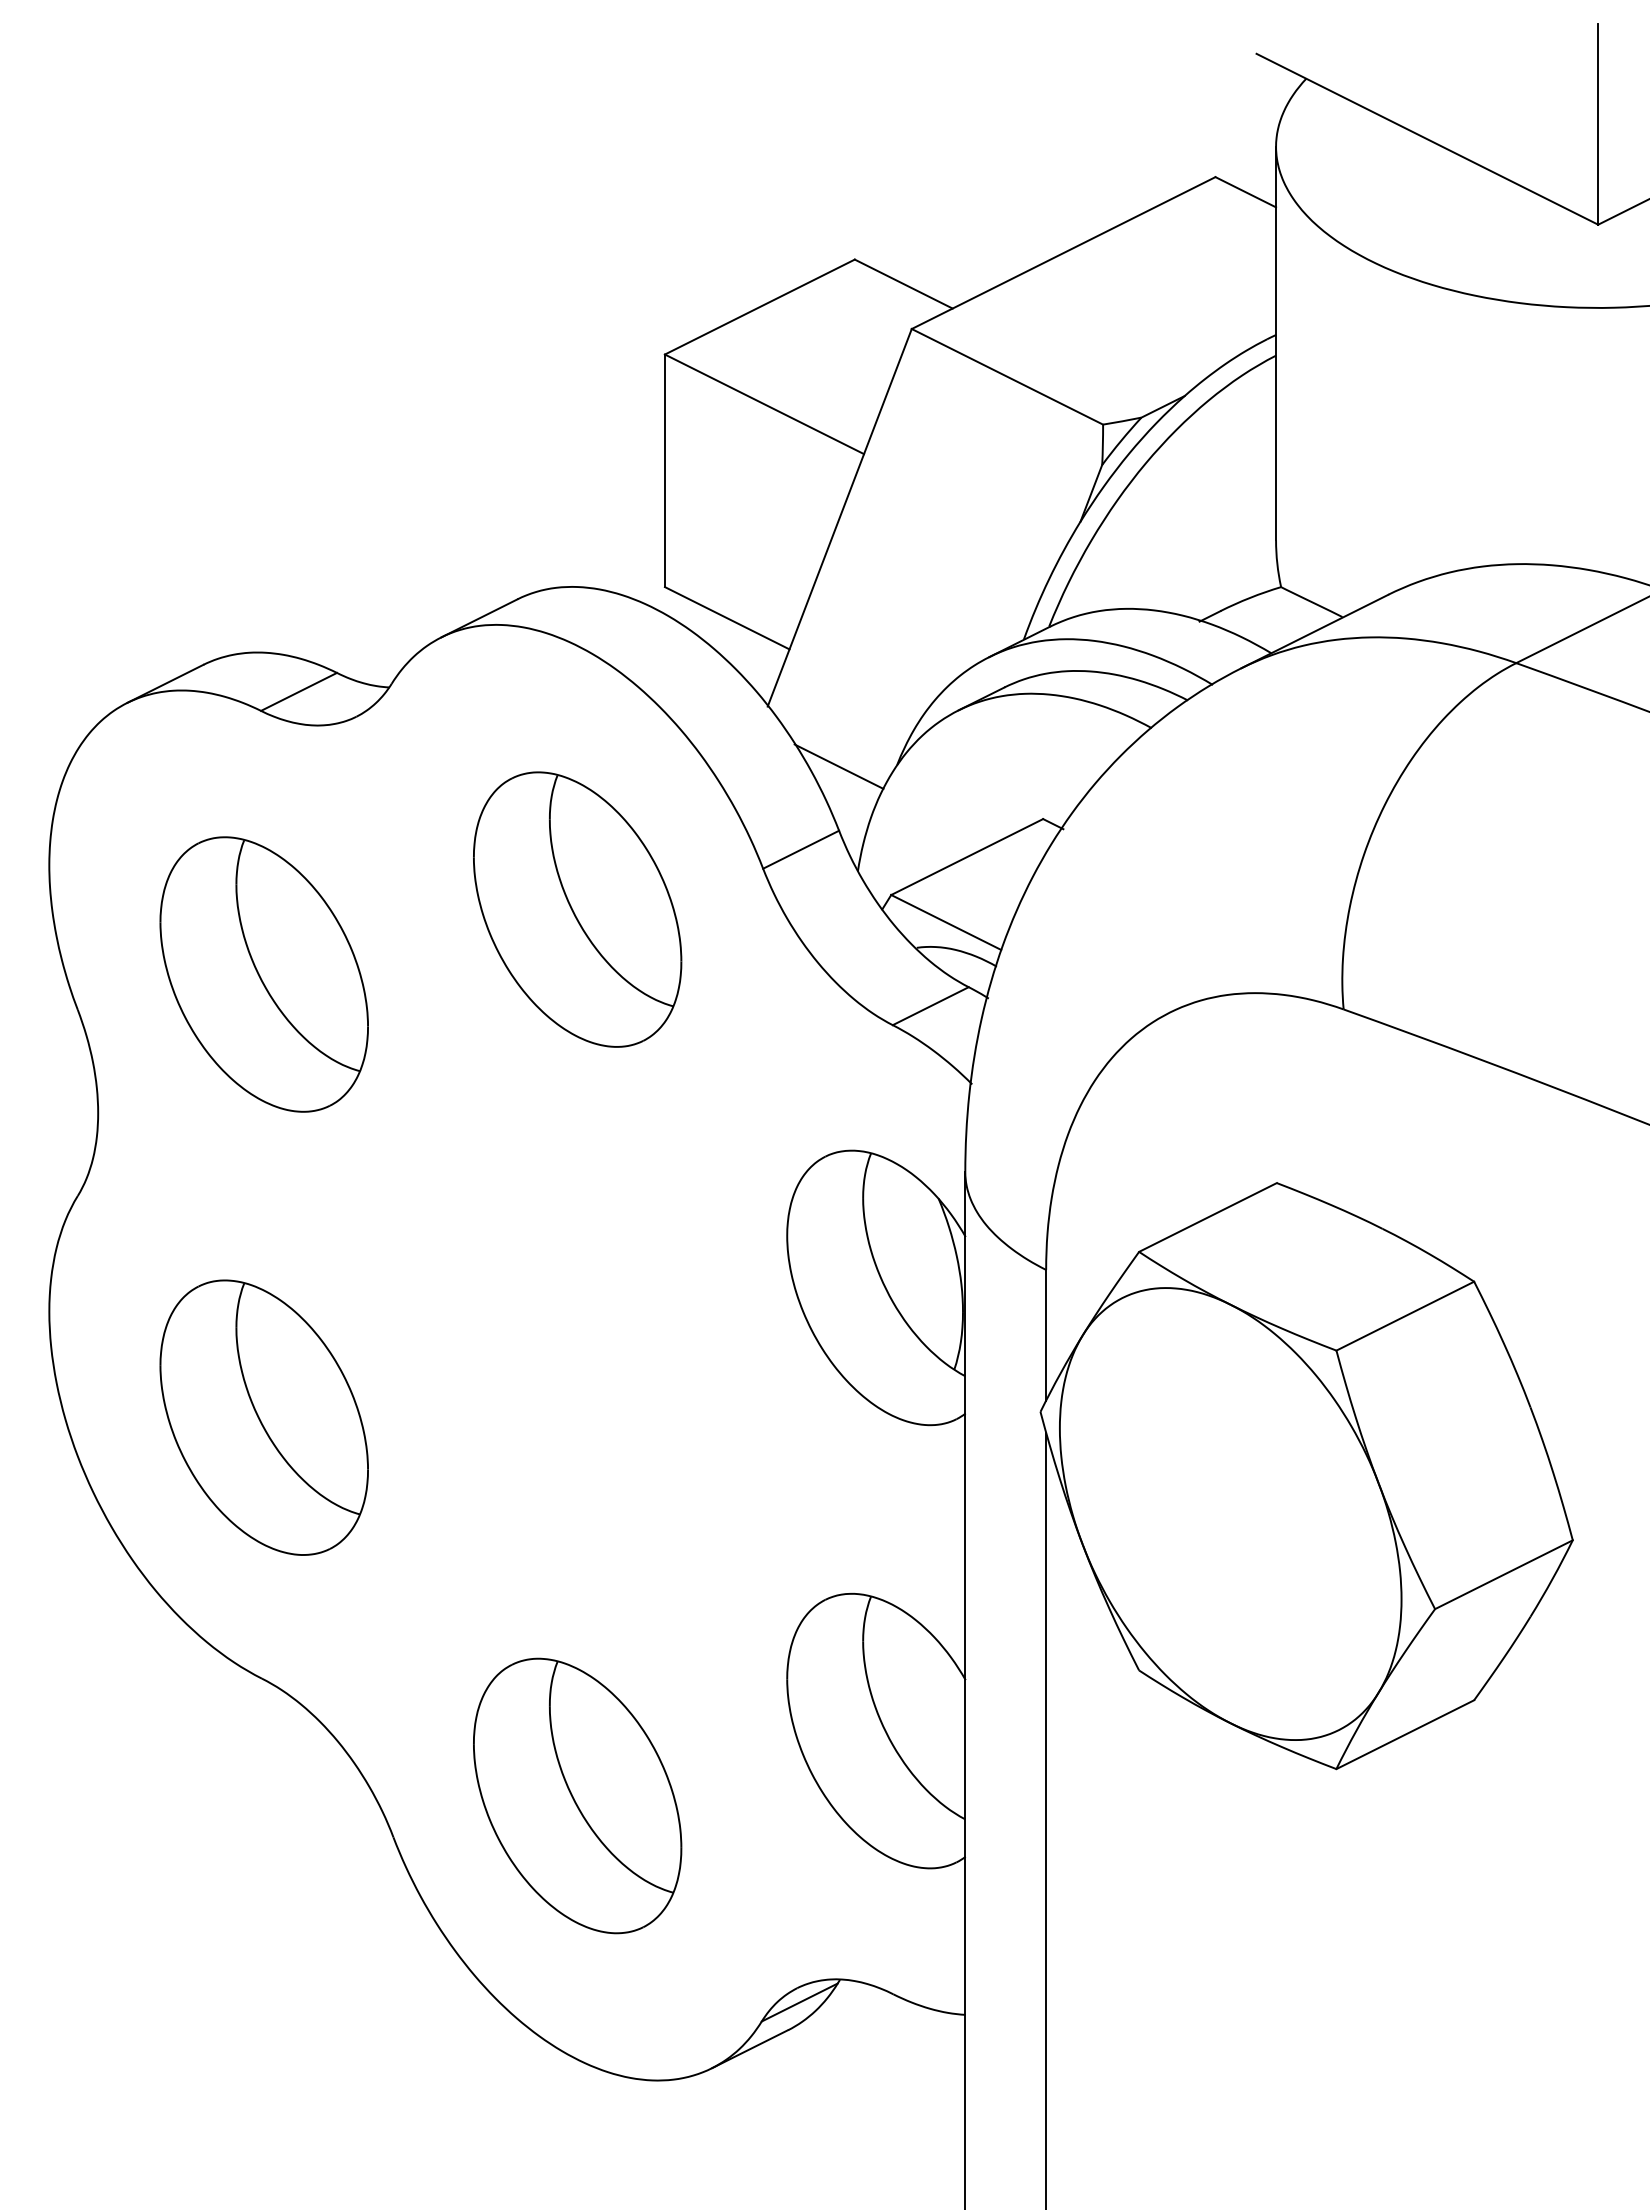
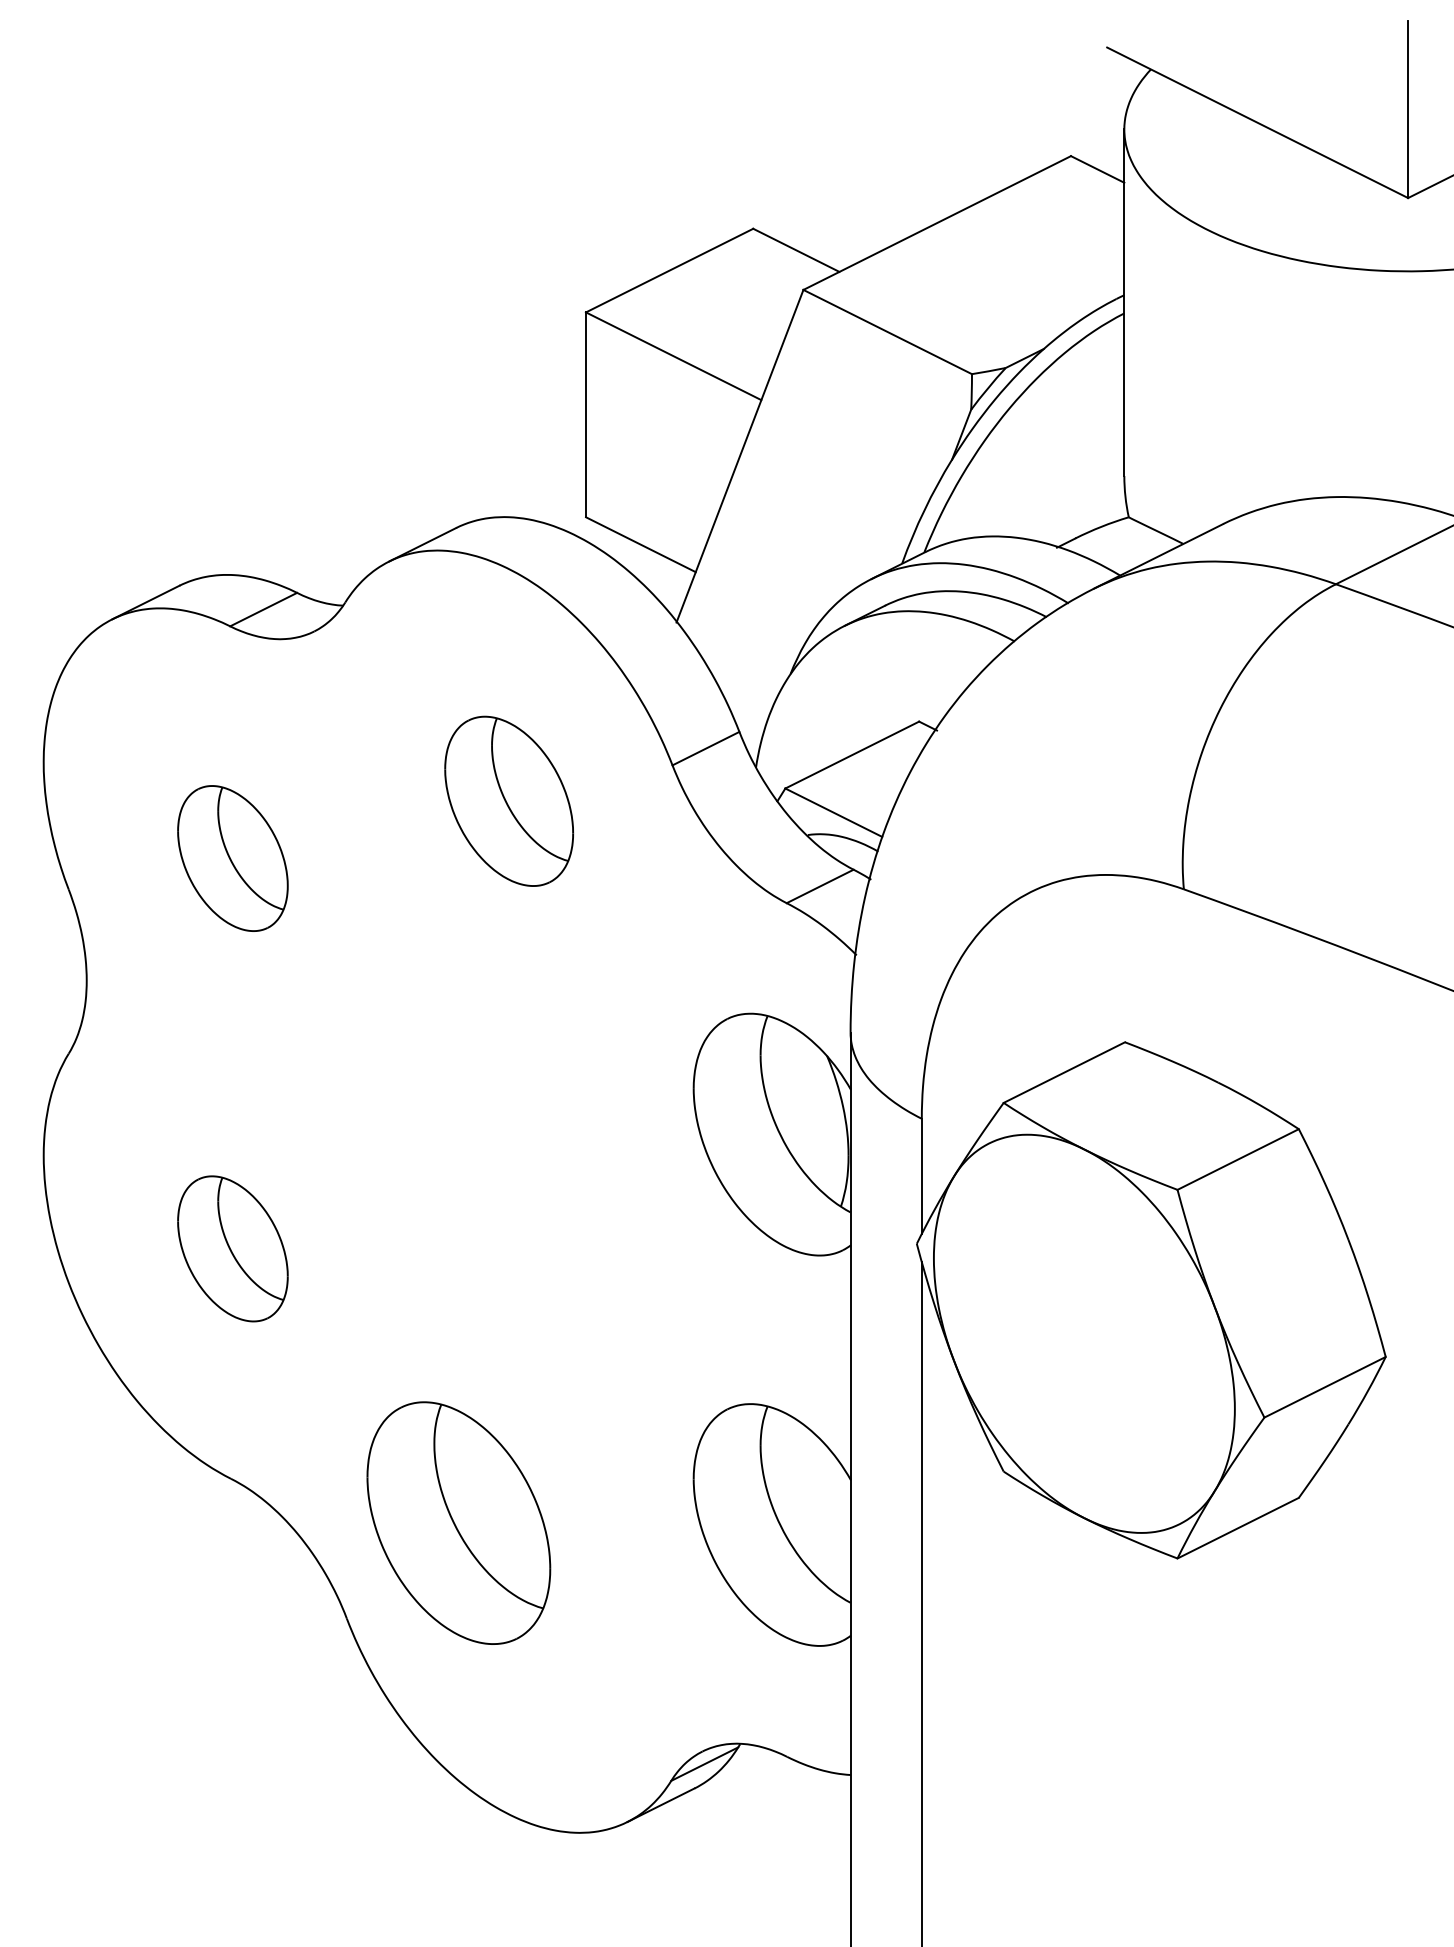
line: (838, 766) -> (738, 675), removed
part: (577, 909) -> (508, 801), size x0.7
part: (263, 974) -> (232, 858), size x0.6
part: (263, 1417) -> (232, 1248), size x0.6
part: (577, 1795) -> (458, 1522), moved

